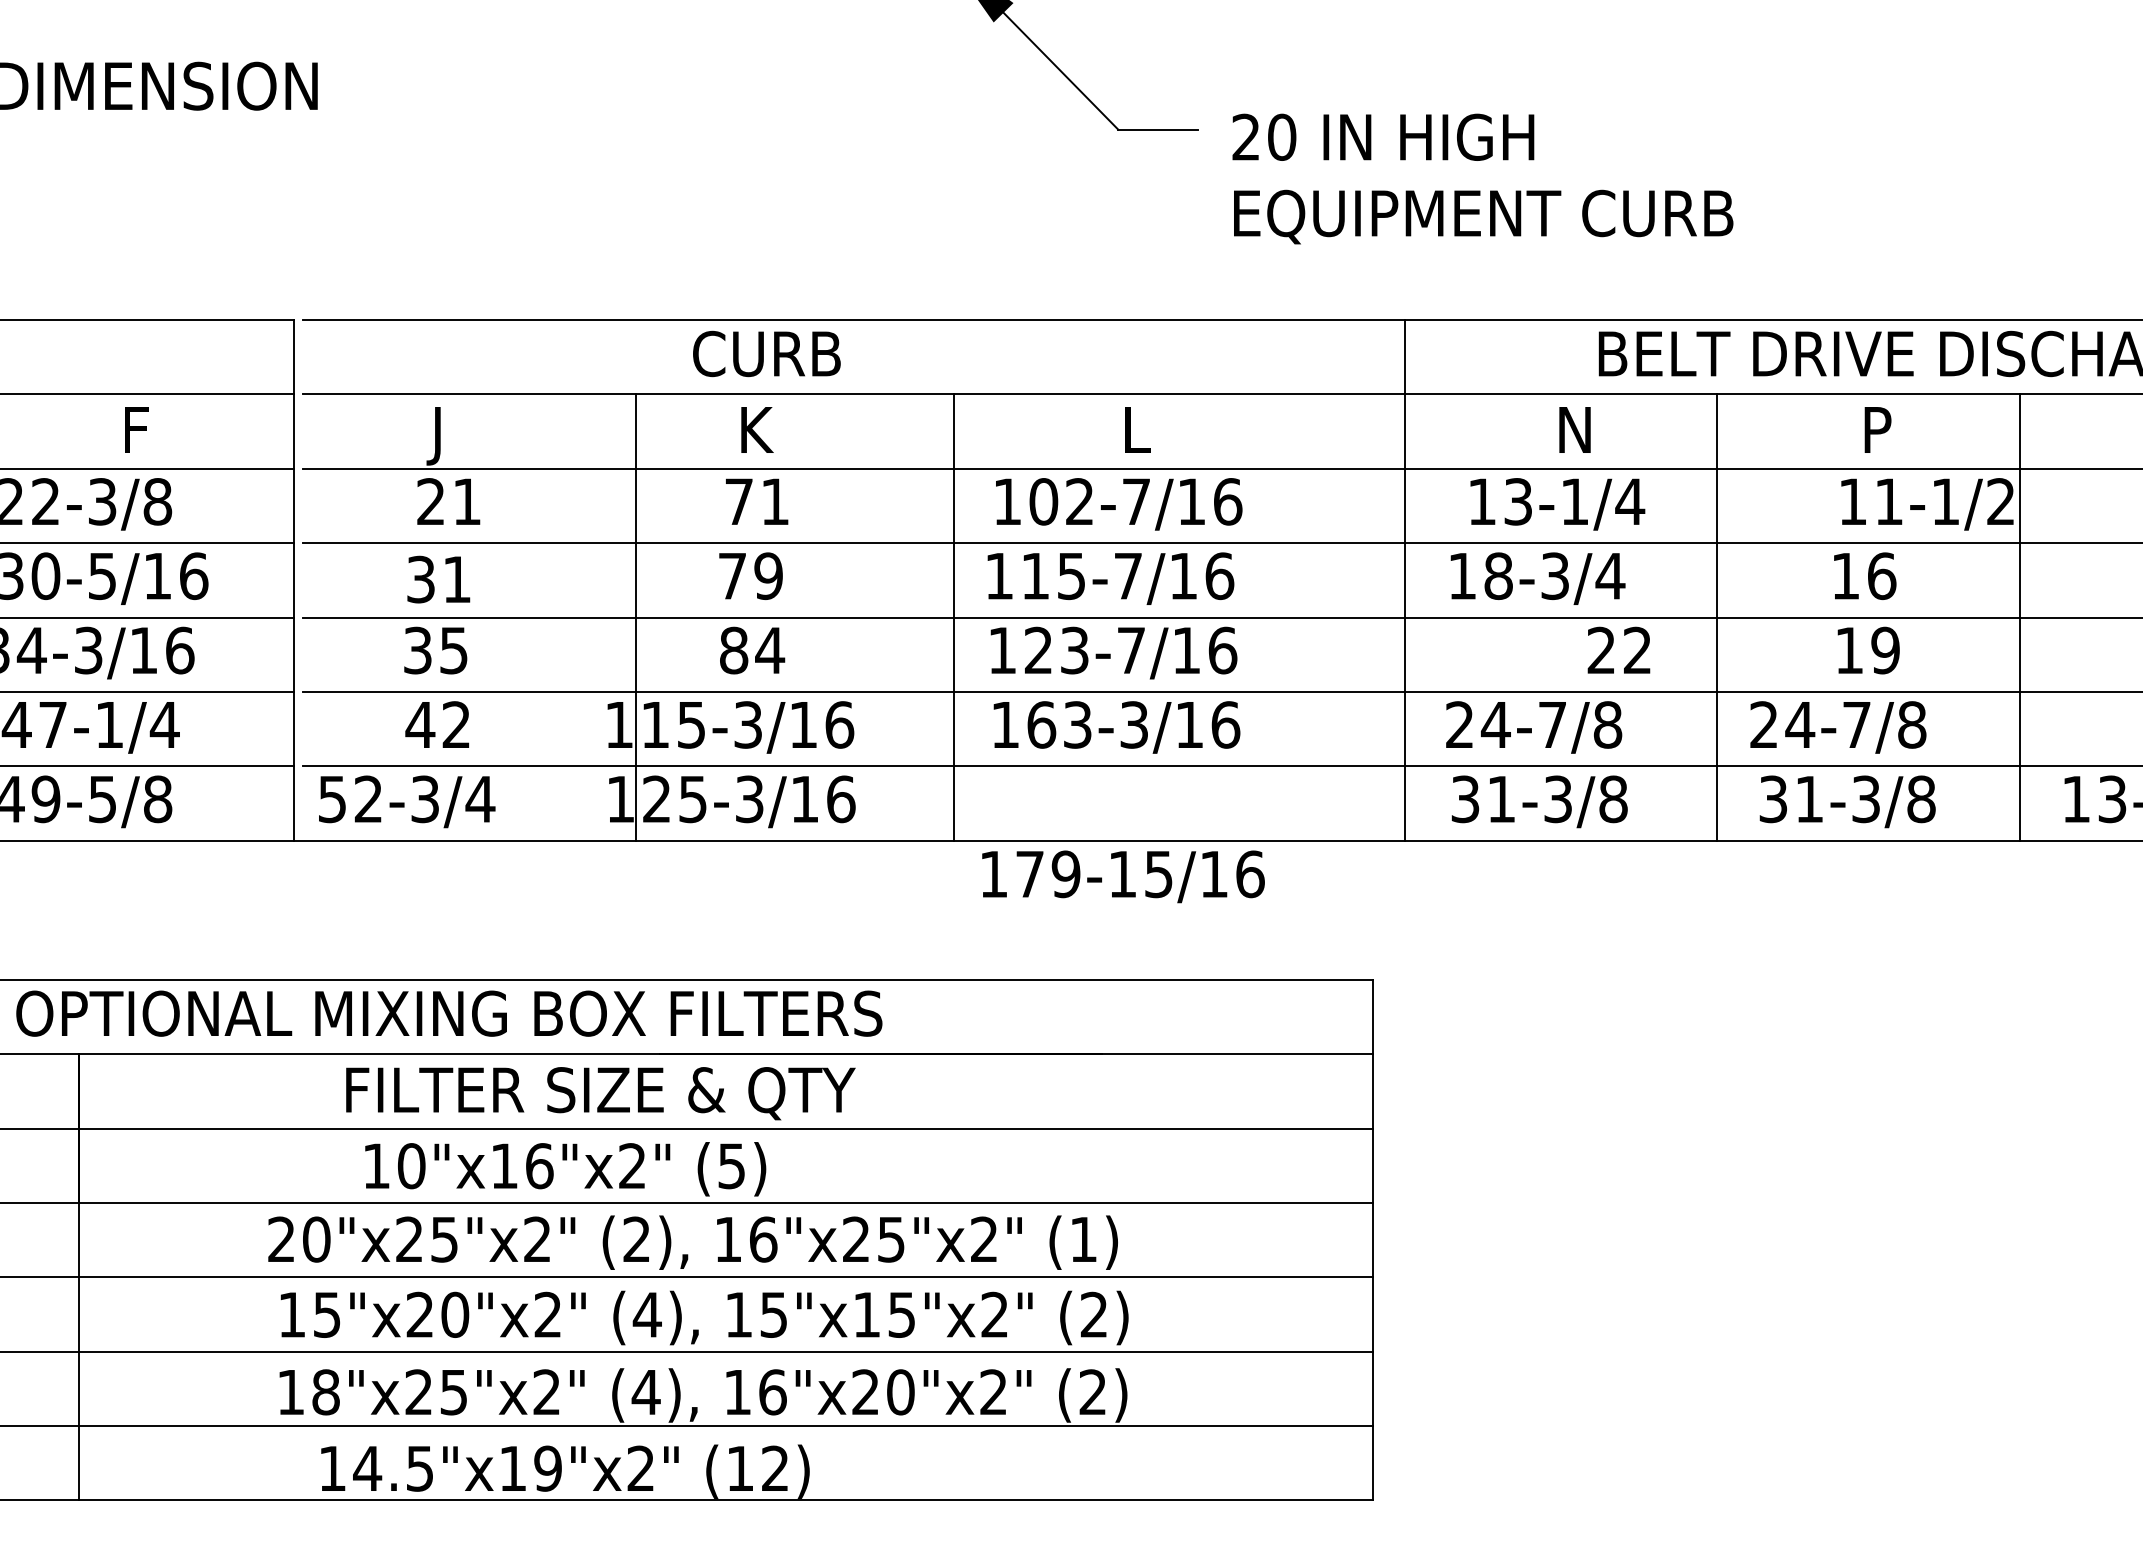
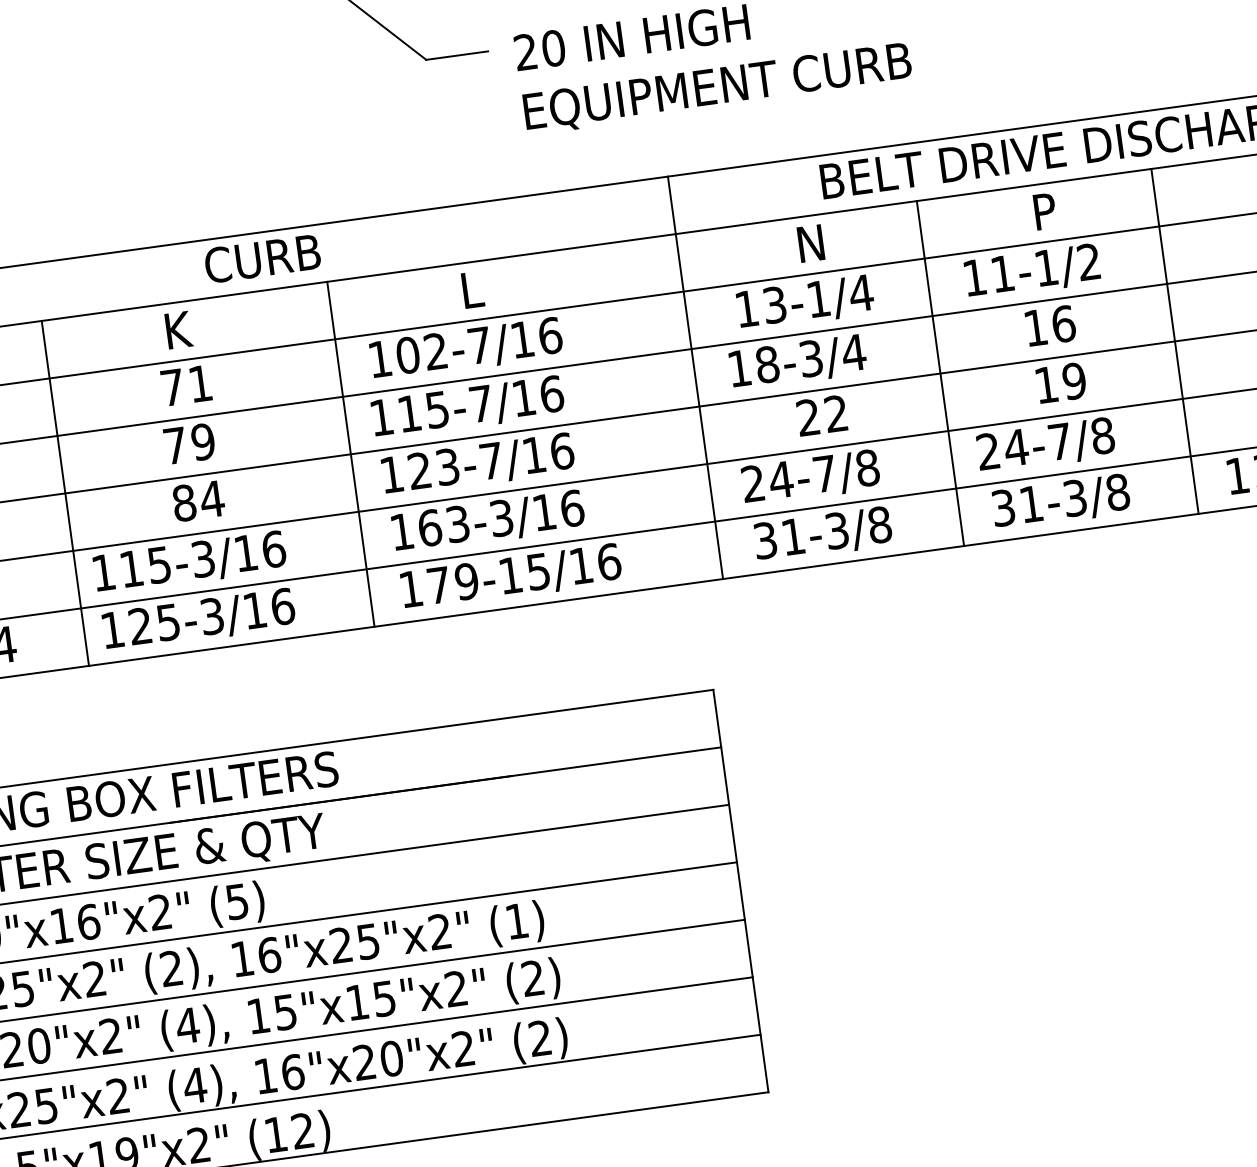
text: (766, 353) -> (262, 258), moved
text: (1927, 504) -> (1032, 271), moved
line: (635, 617) -> (65, 493), moved
text: (1618, 649) -> (821, 414), moved
text: (1123, 876) -> (511, 577), moved

